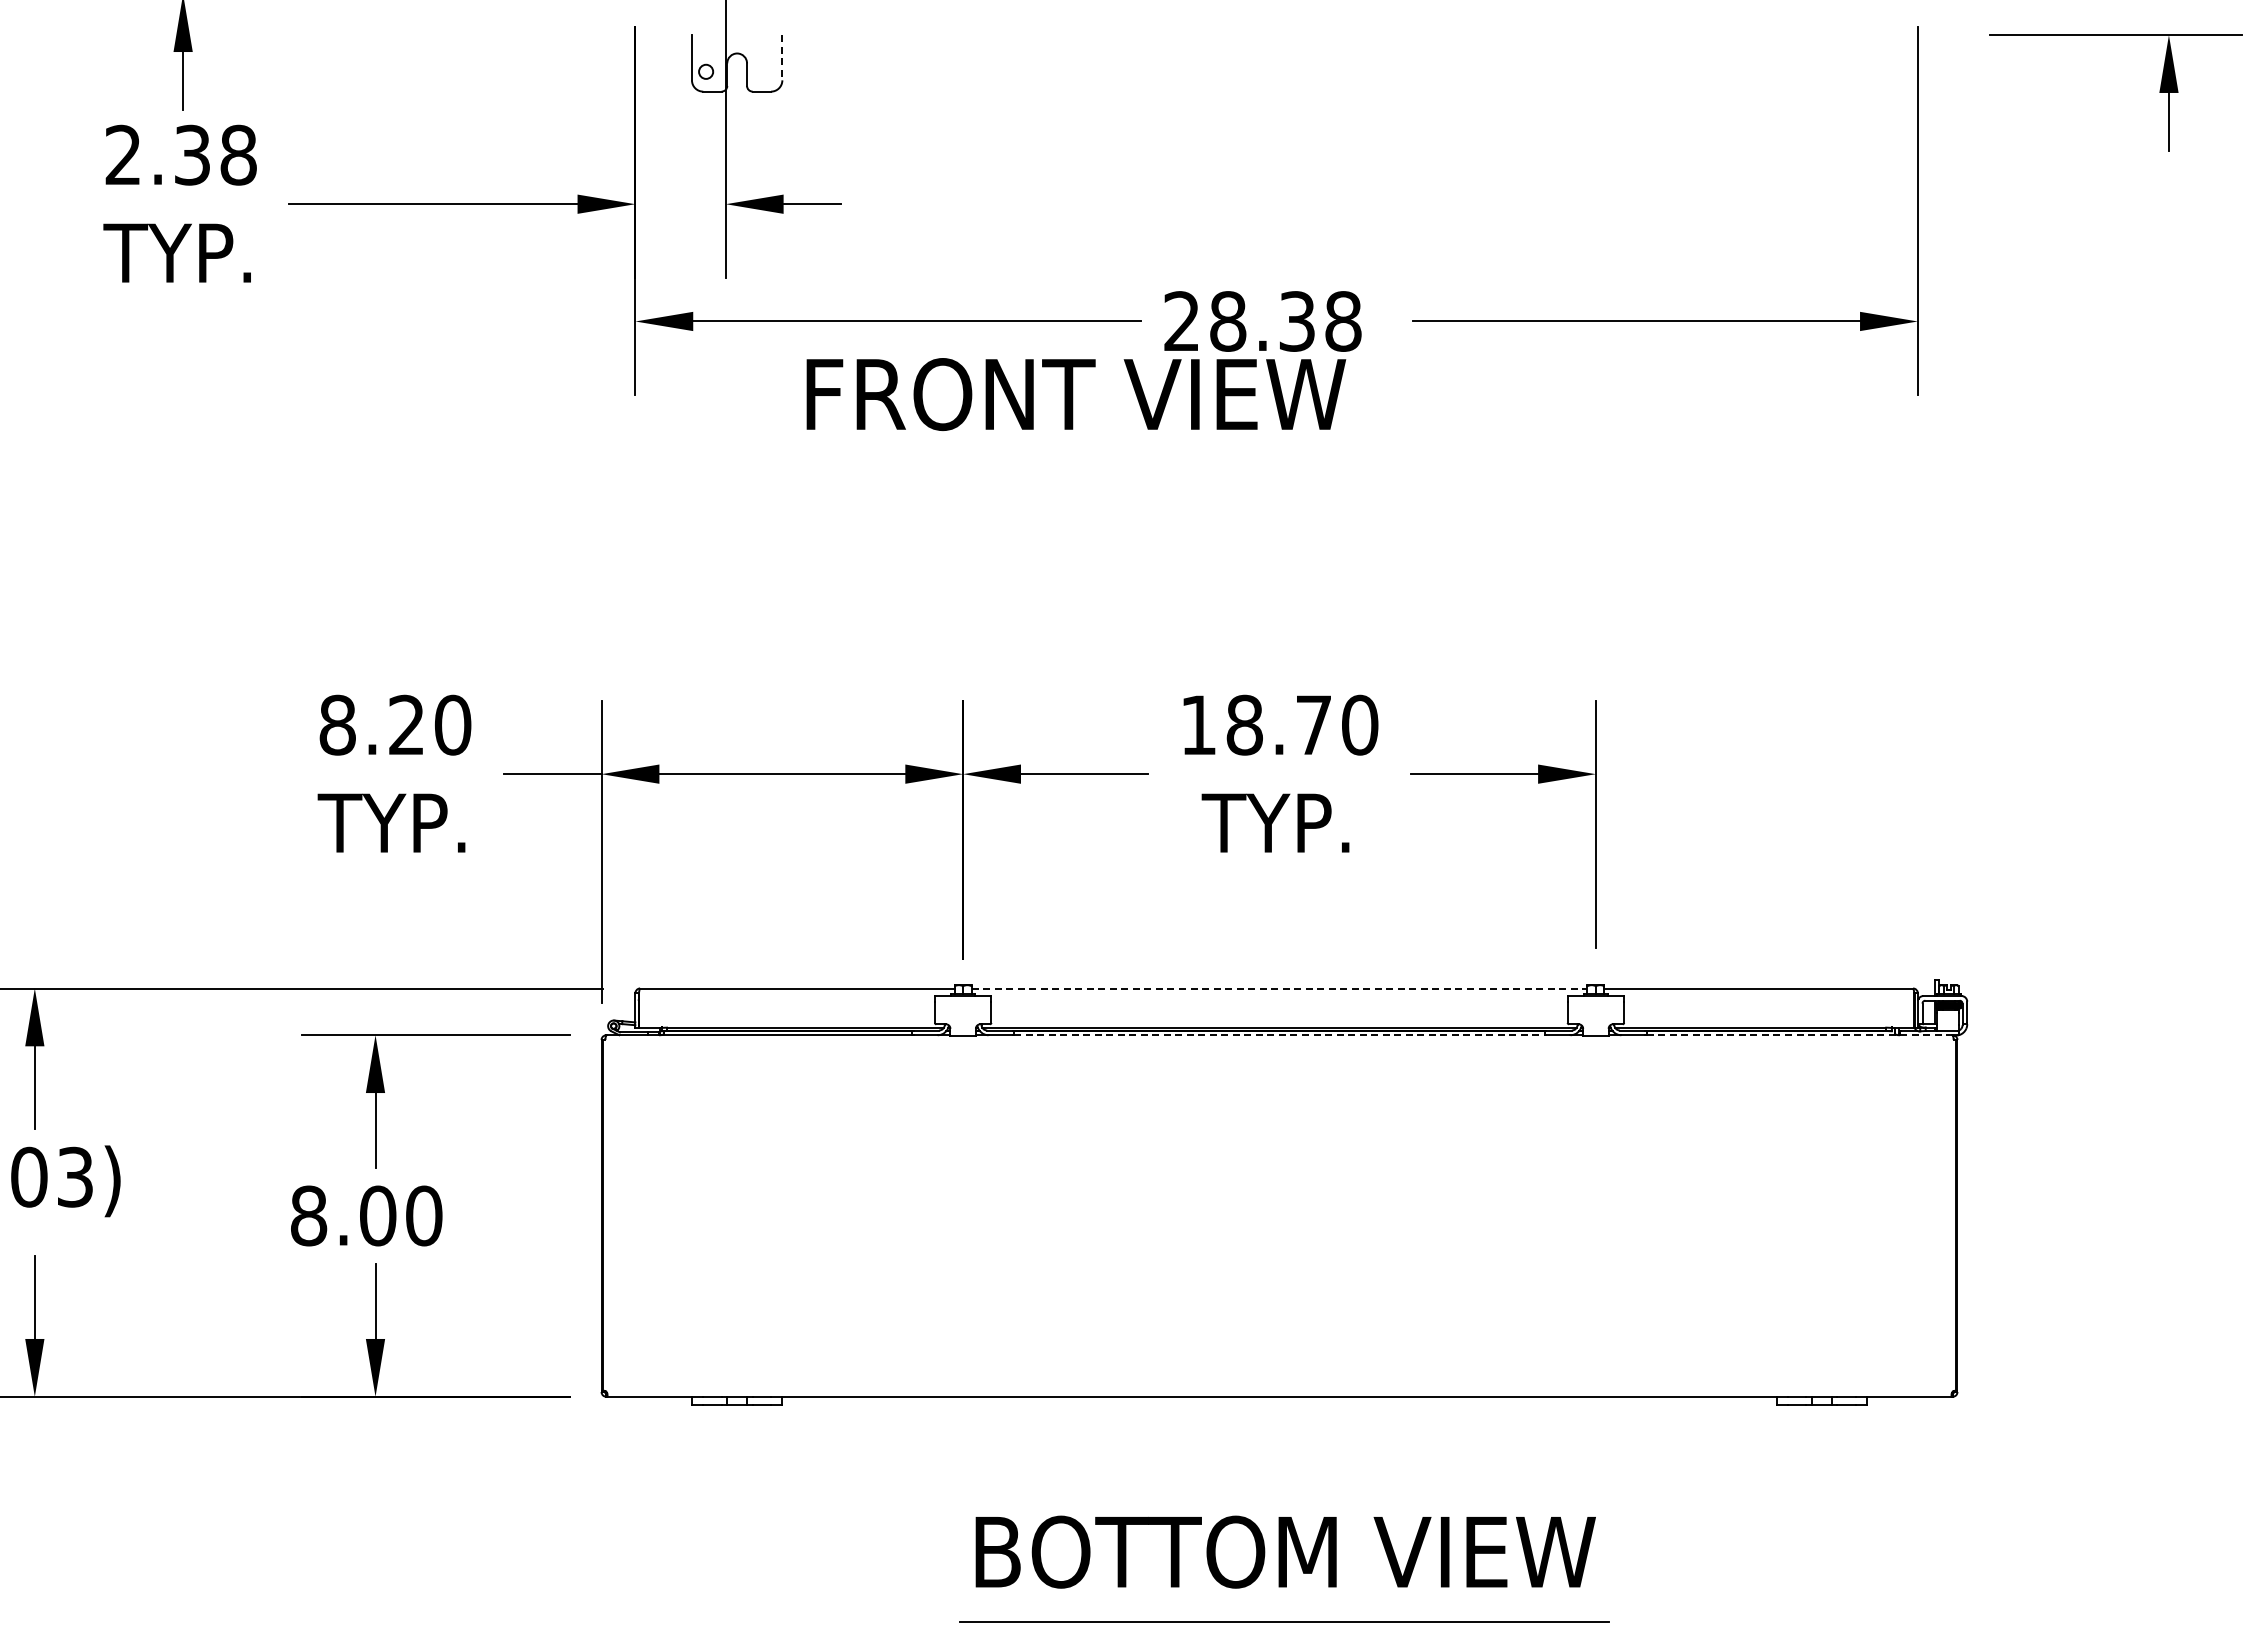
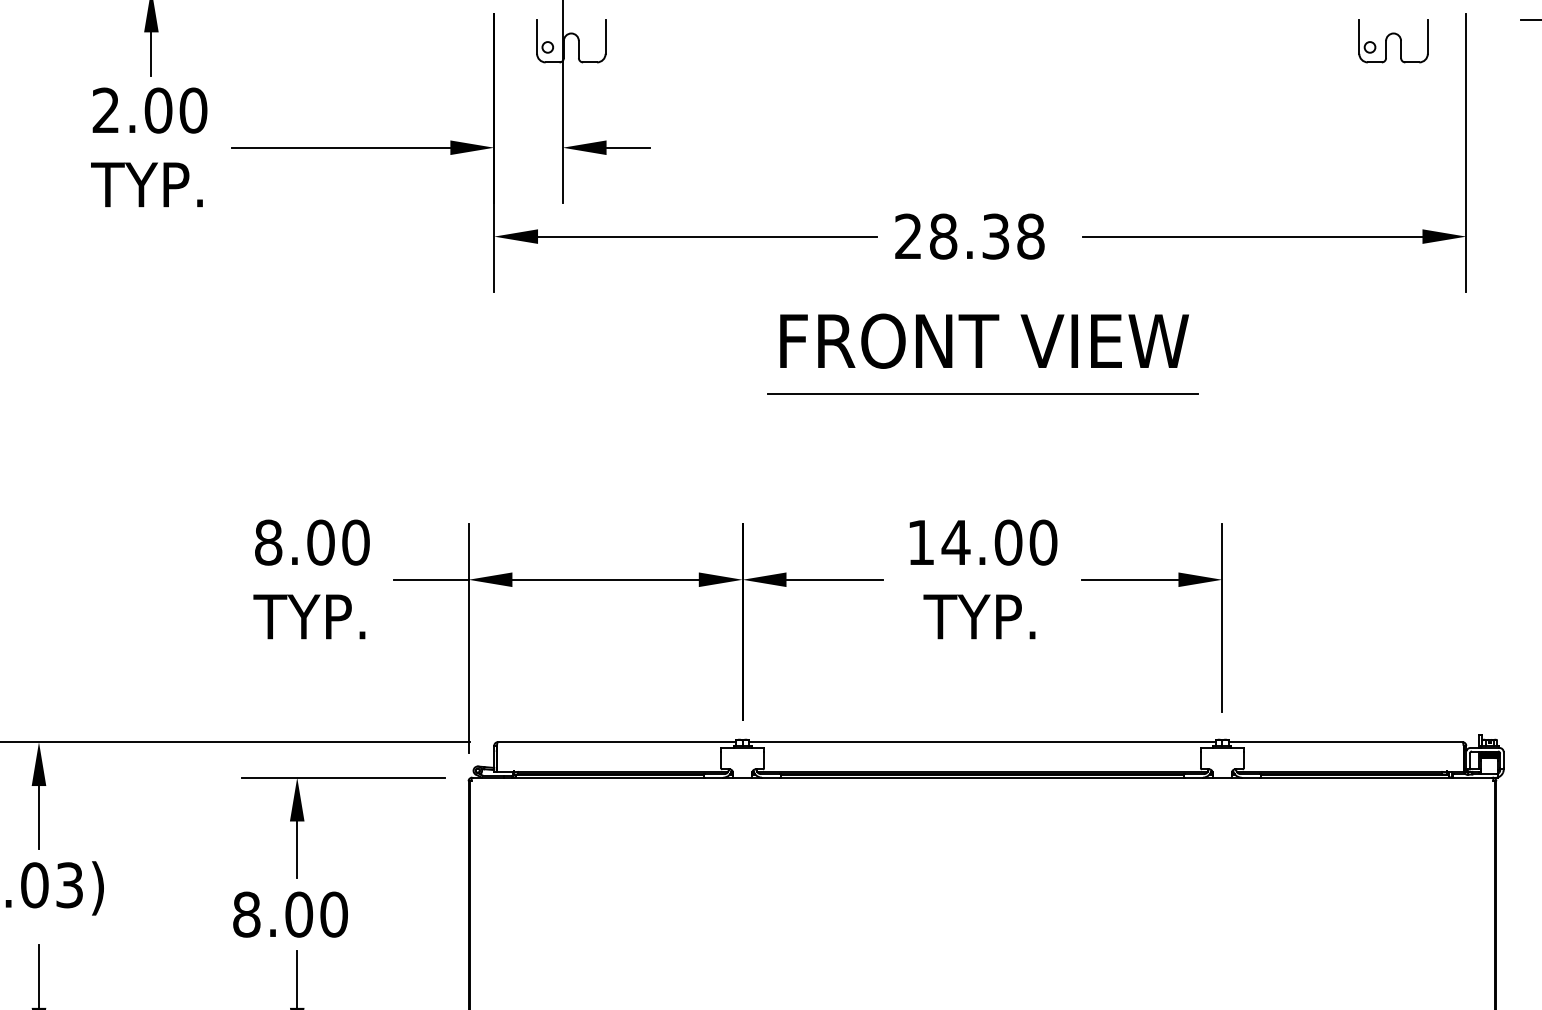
line: (782, 57) -> (605, 36), dashed -> solid
part: (1813, 61) -> (1387, 39), added
text: (215, 154) -> (175, 110), 2.38 -> 2.00
text: (1076, 394) -> (984, 341), moved
line: (1280, 529) -> (983, 394), added
text: (406, 724) -> (320, 542), 8.20 -> 8.00
text: (1278, 724) -> (981, 542), 18.70 -> 14.00
line: (1279, 988) -> (982, 742), dashed -> solid
line: (1279, 1035) -> (982, 777), dashed -> solid
line: (1799, 1035) -> (1376, 777), dashed -> solid

